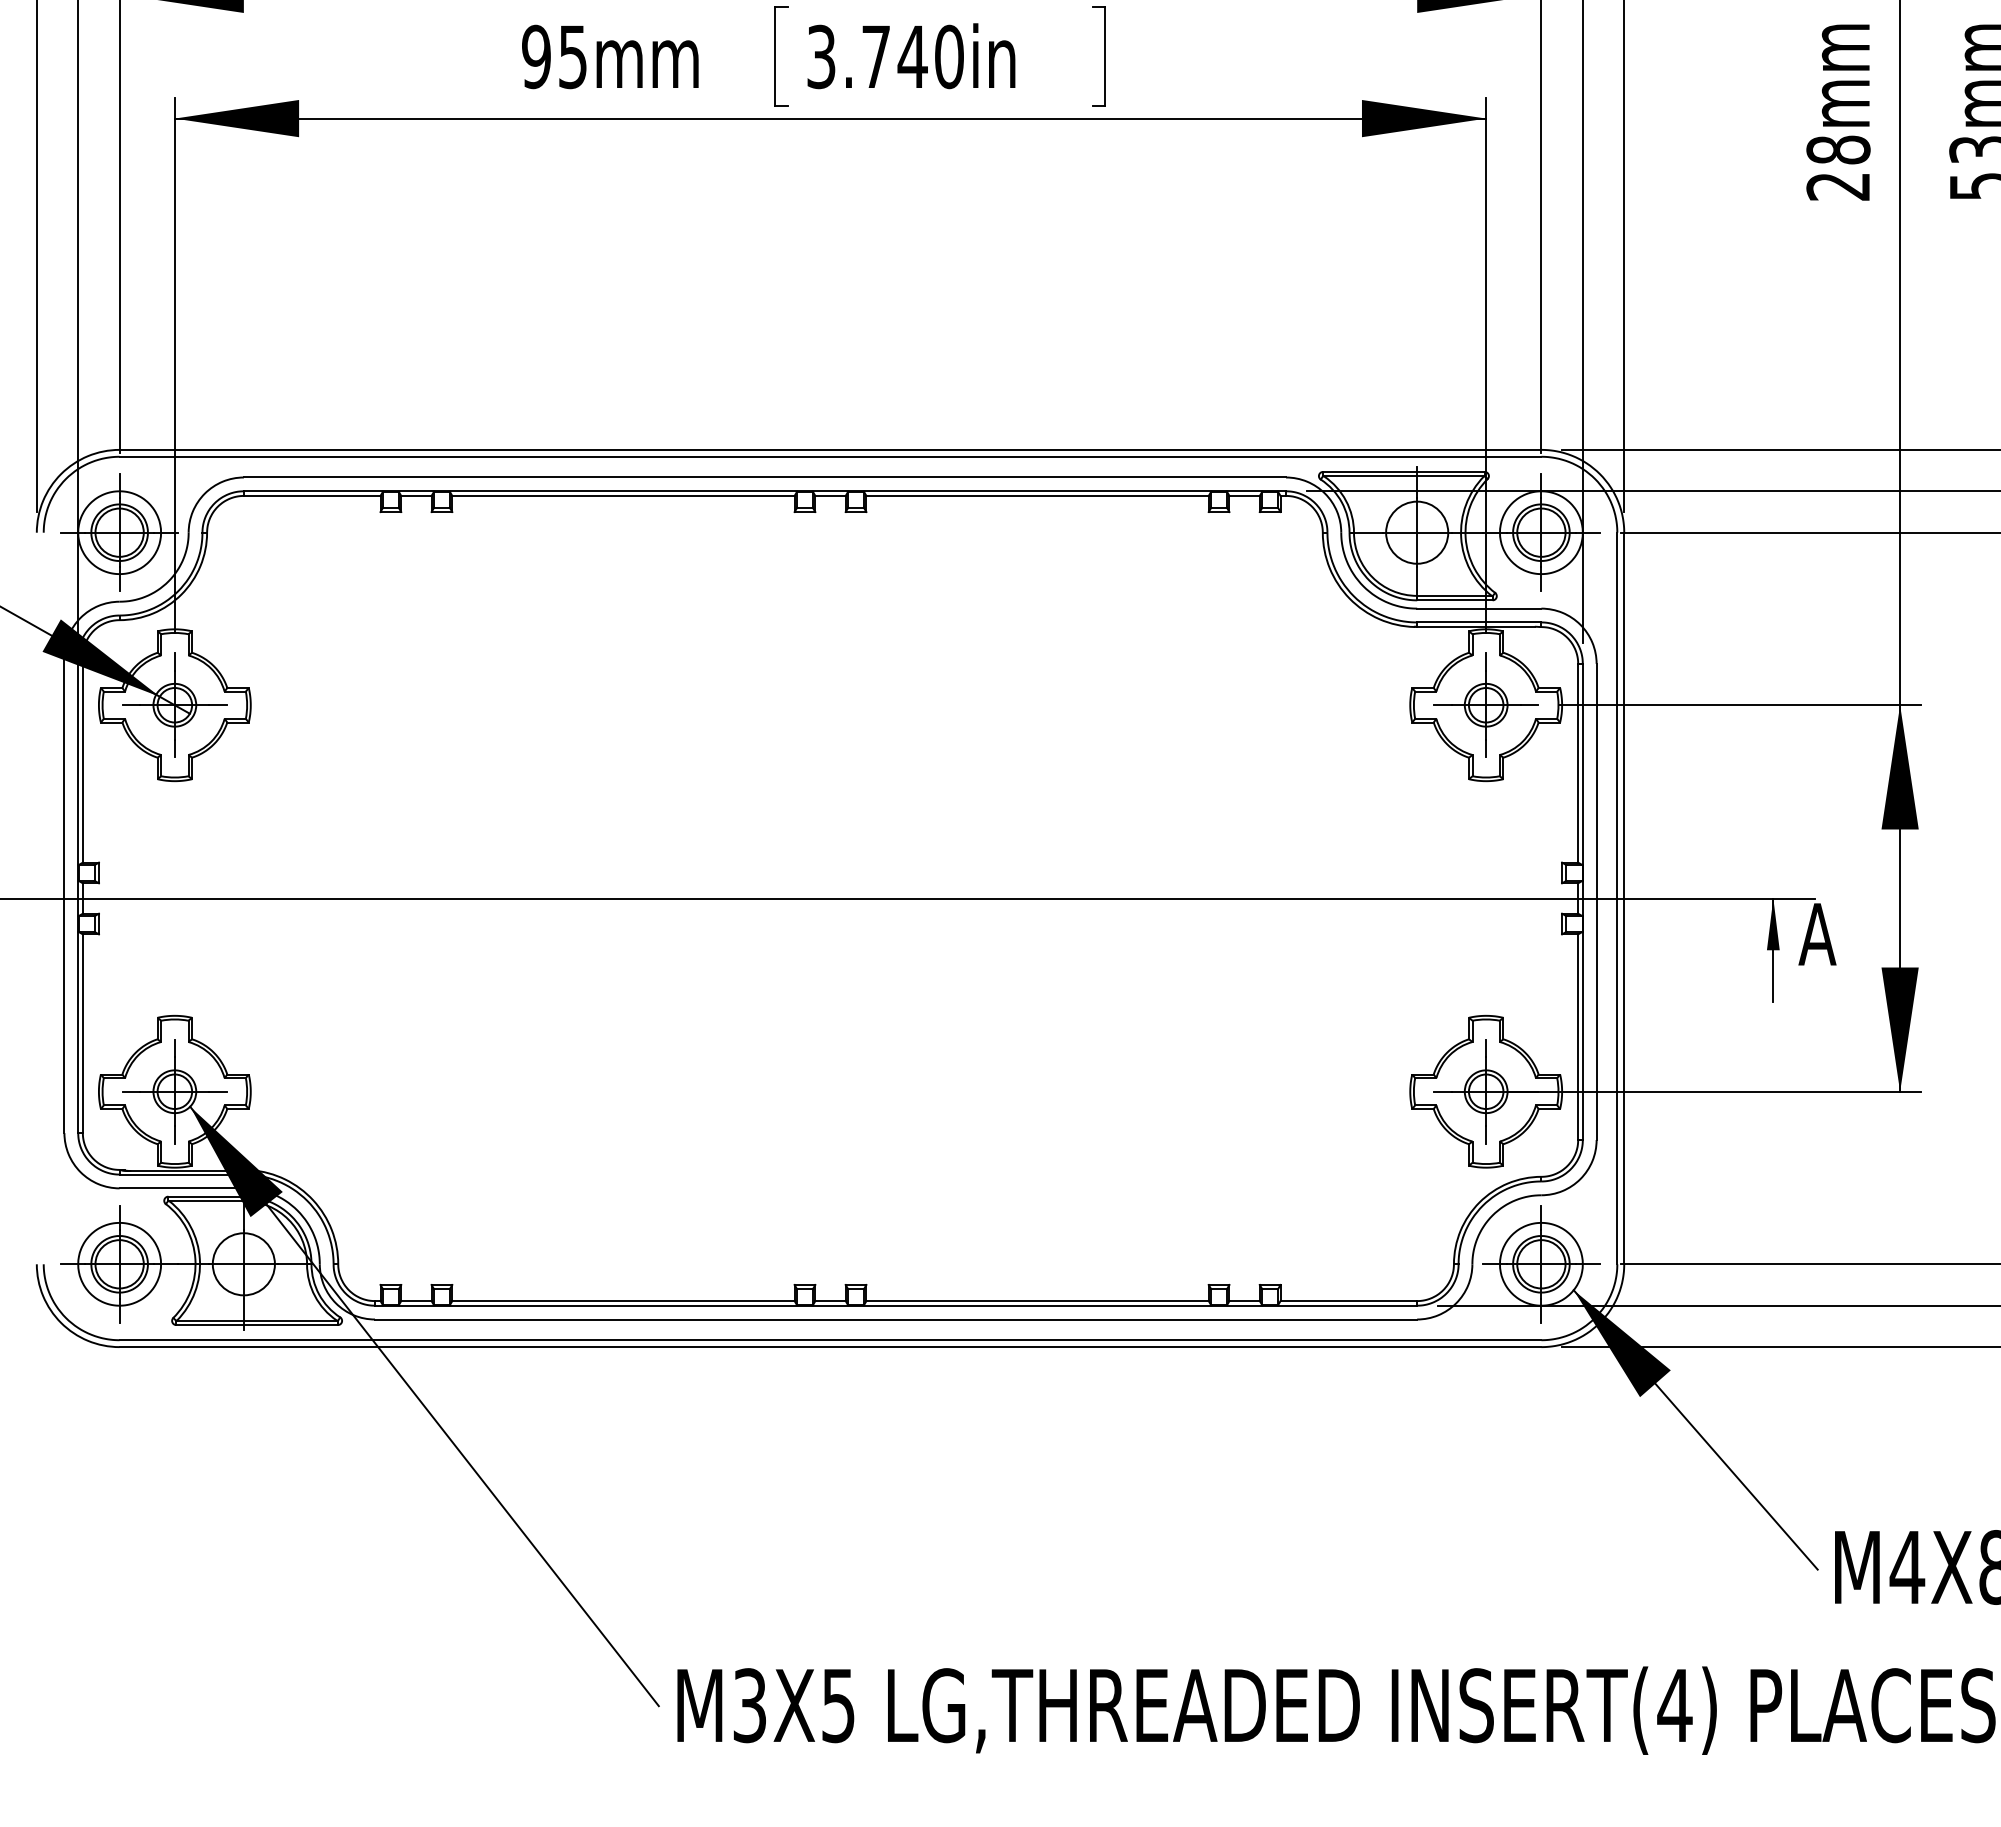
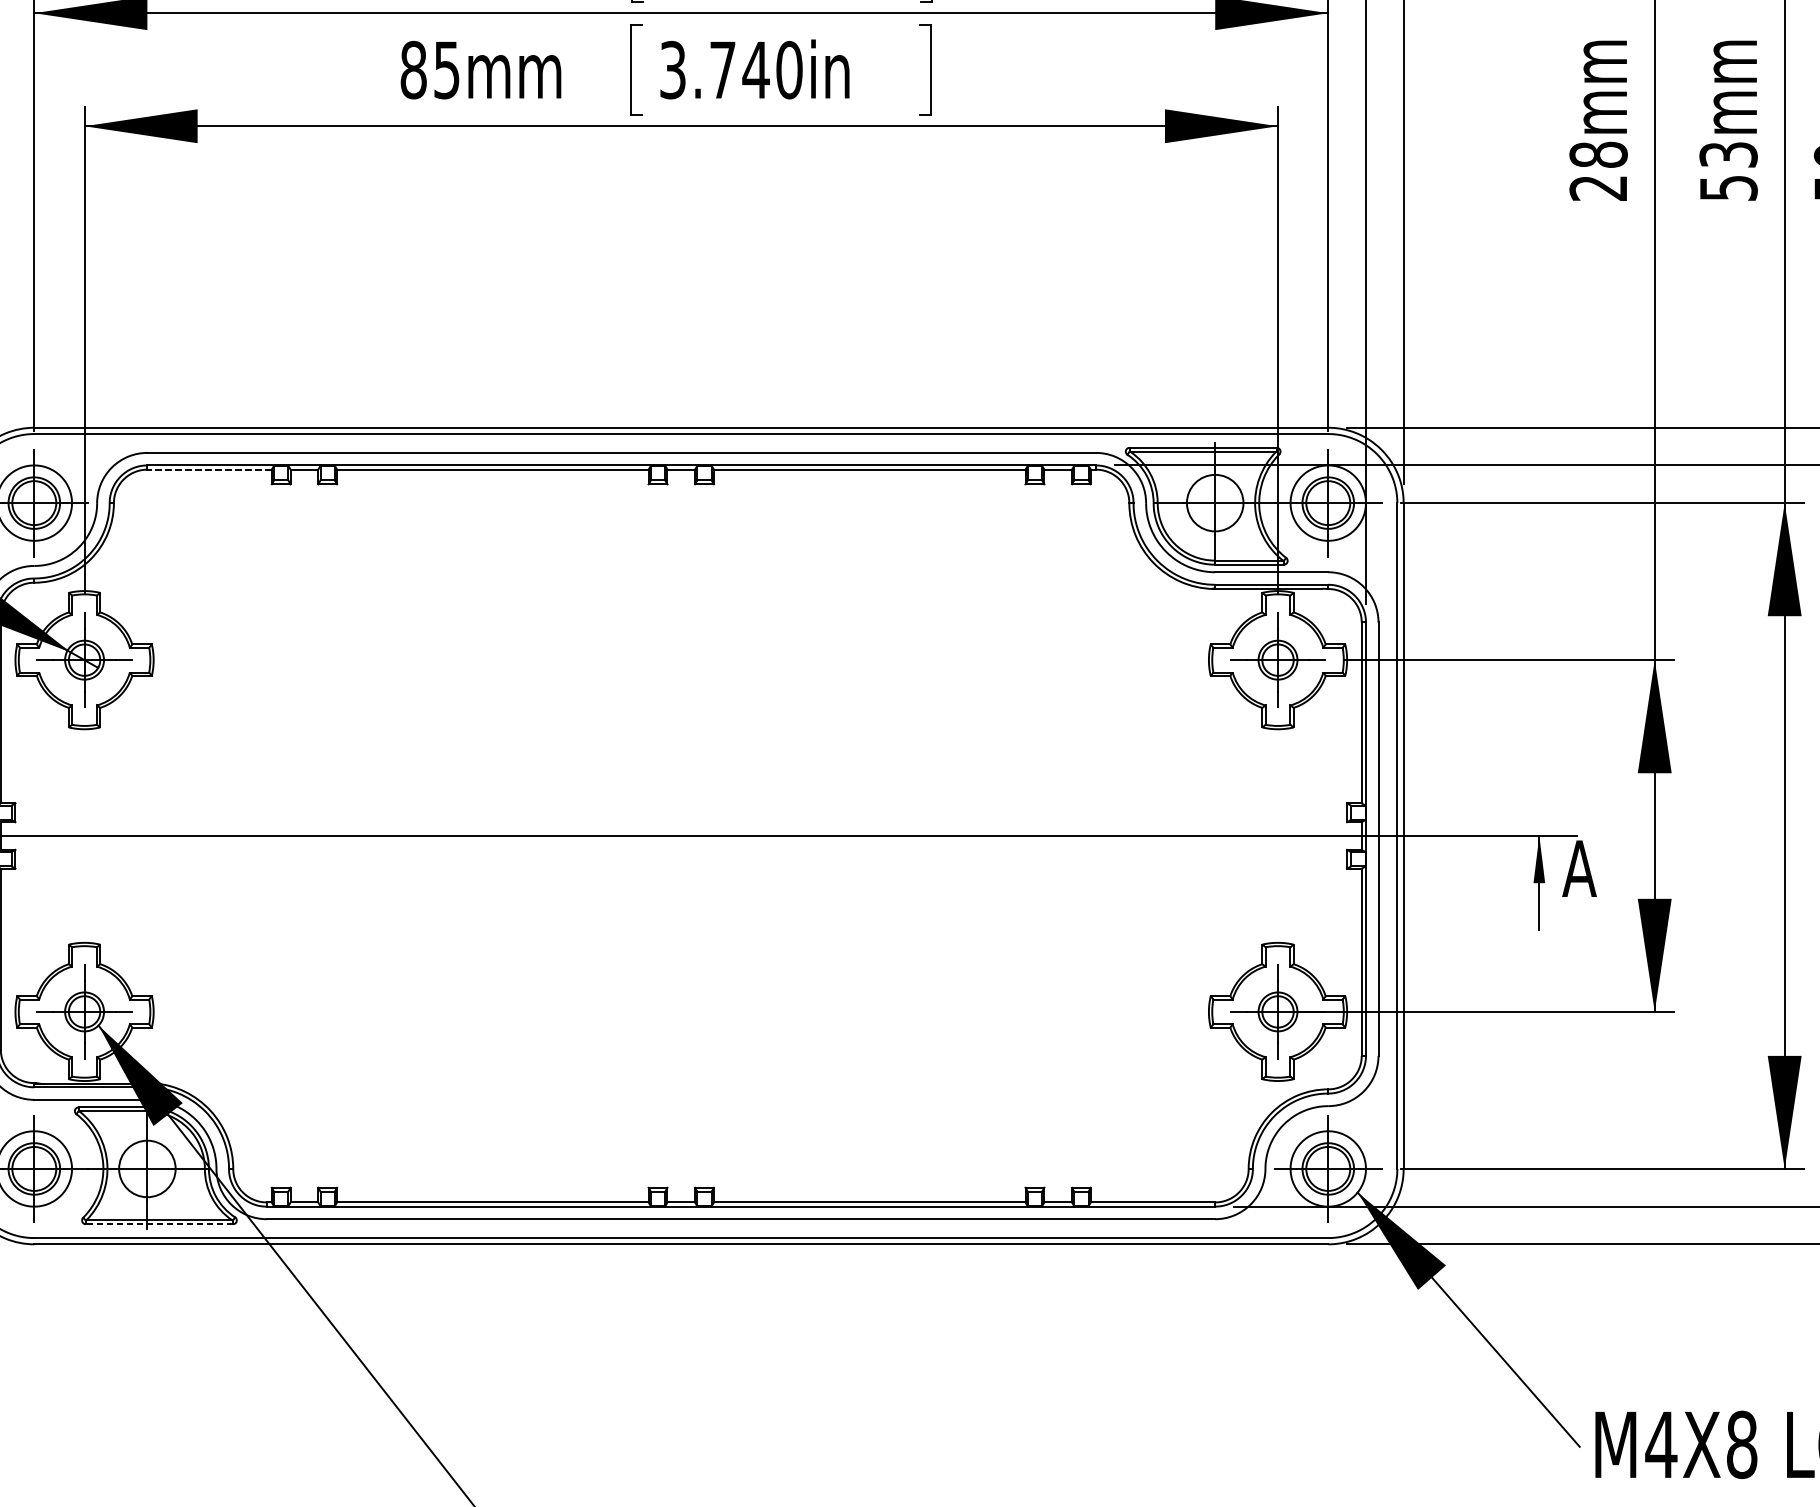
text: (536, 57) -> (413, 70), 95mm -> 85mm
line: (311, 495) -> (208, 469), solid -> dashed
line: (257, 1325) -> (159, 1224), solid -> dashed

